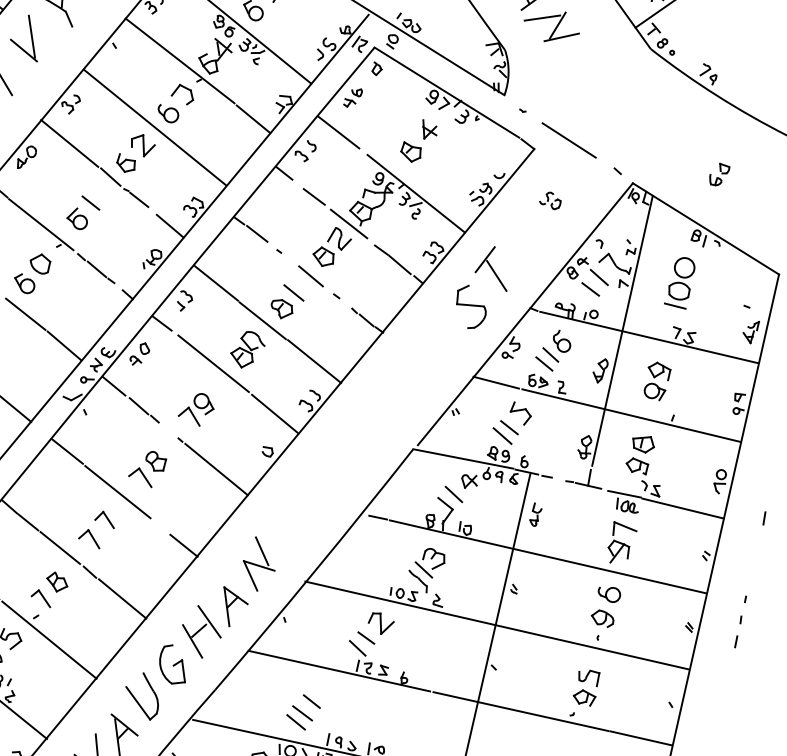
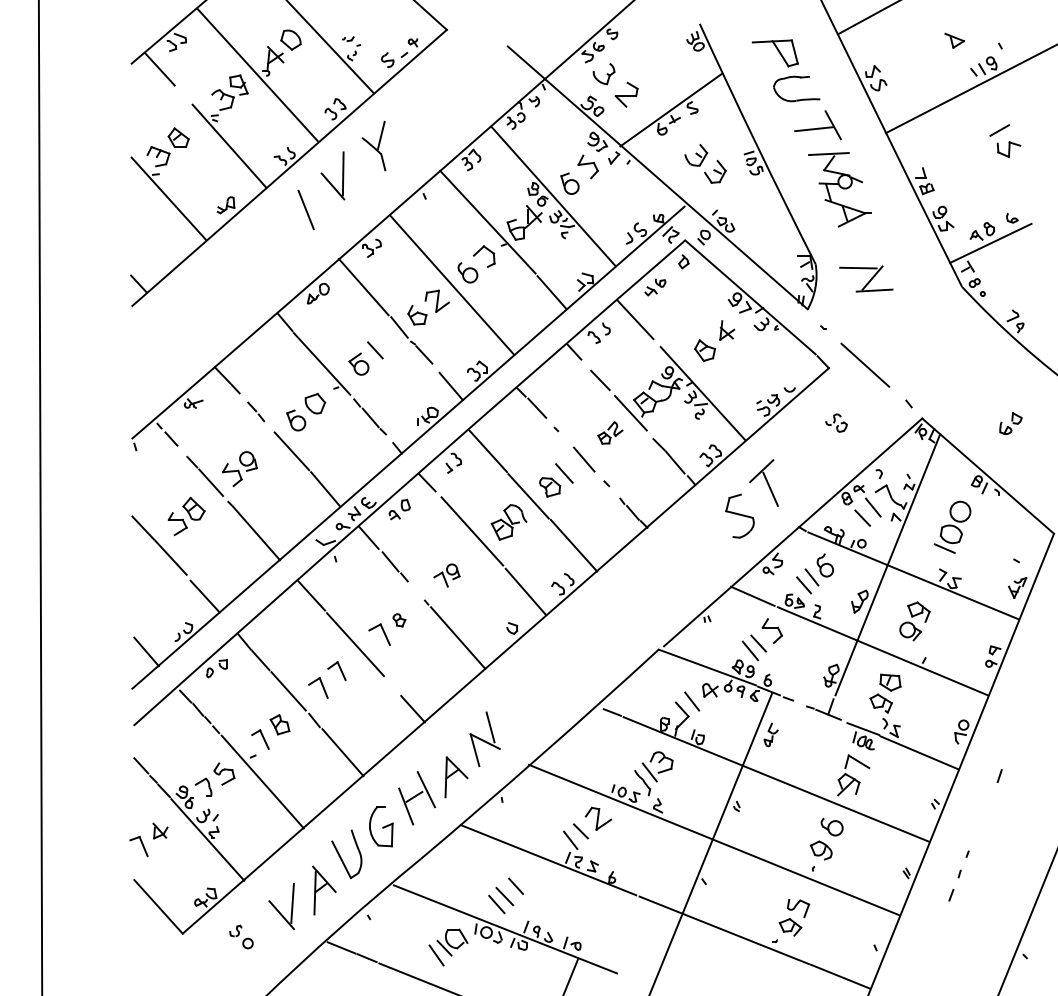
part: (551, 26) -> (866, 278), moved
part: (332, 245) -> (610, 432), size x0.6
part: (195, 410) -> (446, 575), size x0.7
part: (156, 461) -> (399, 620), size x0.6

